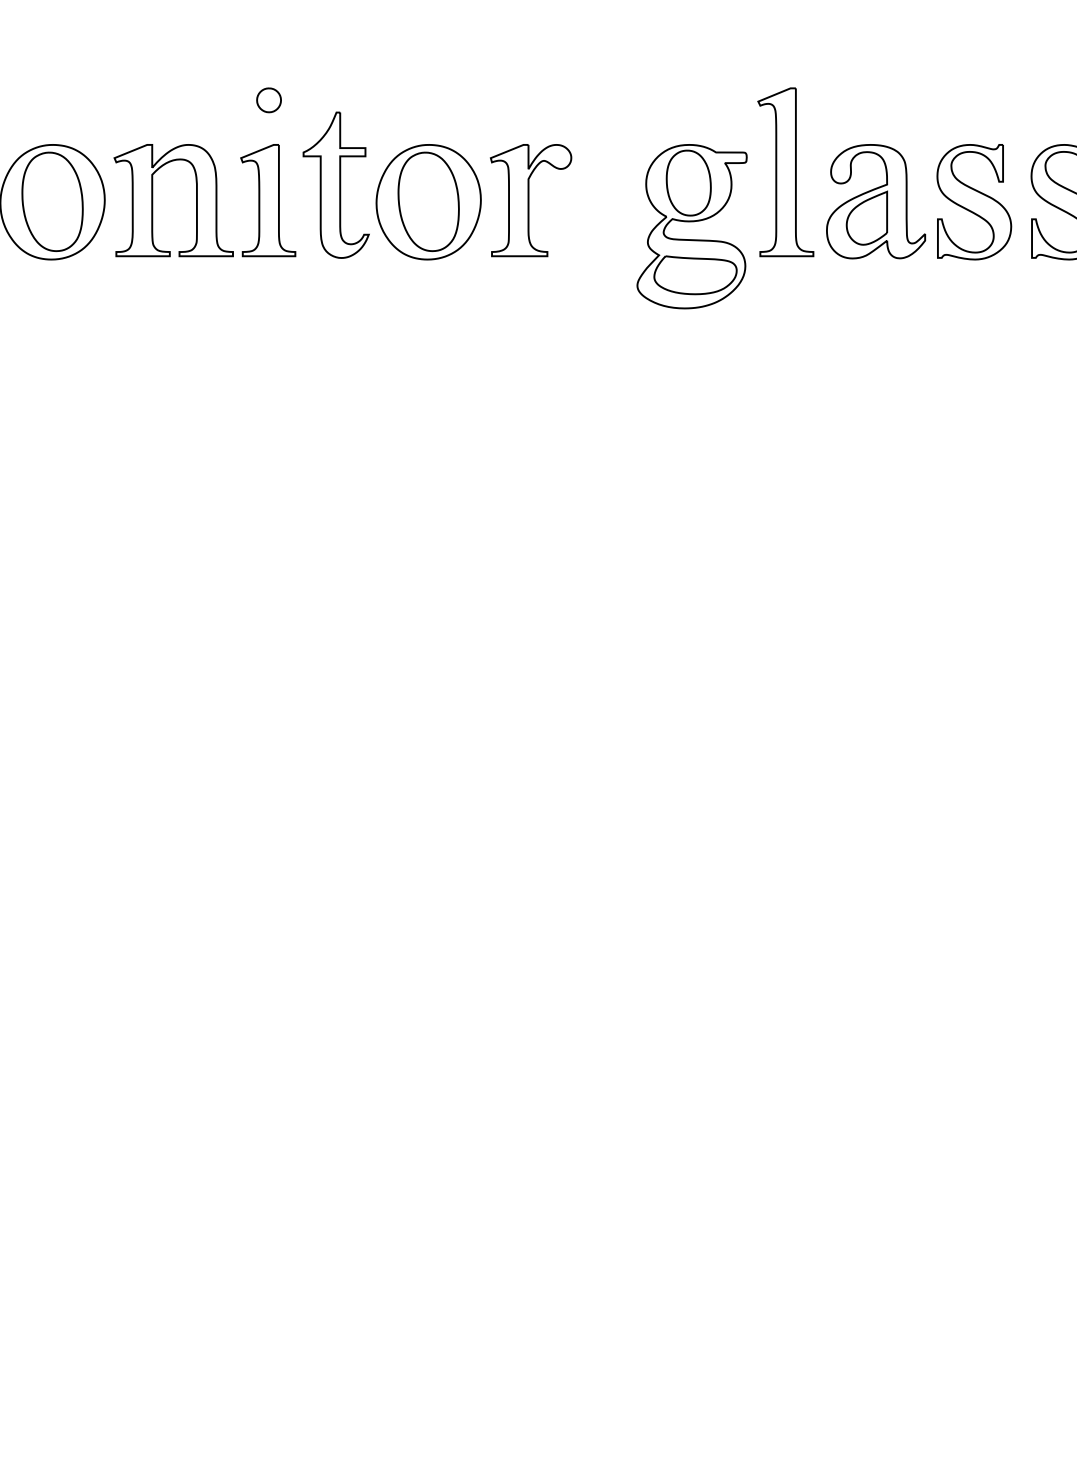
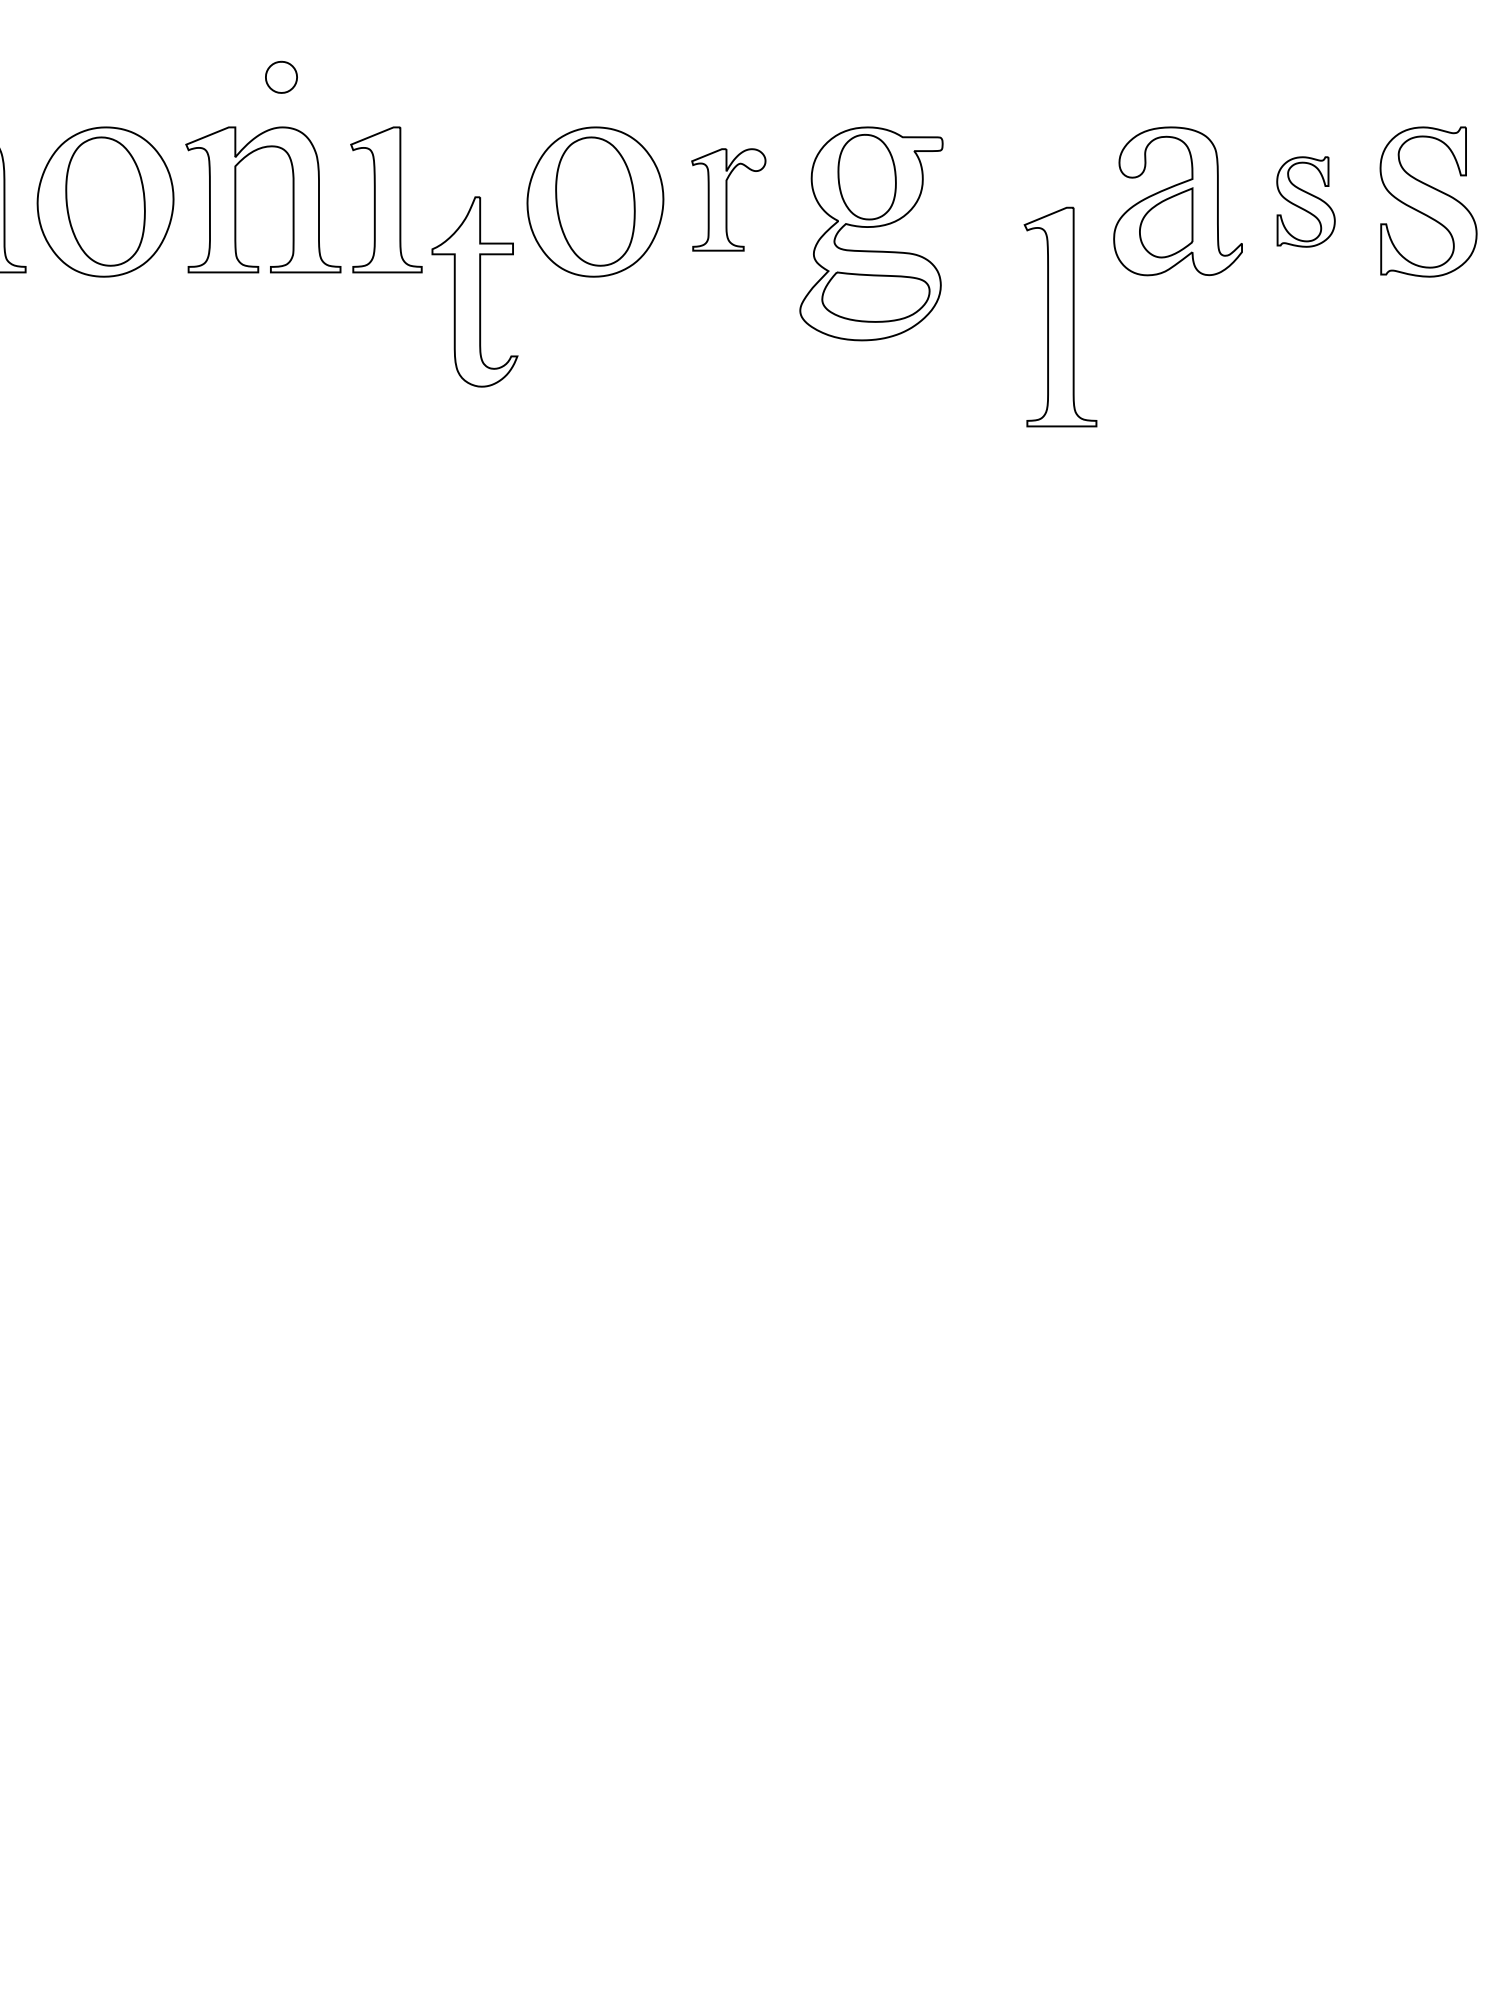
part: (269, 99) -> (281, 76), moved
part: (785, 171) -> (1060, 316), moved
part: (335, 184) -> (474, 291), moved
part: (530, 200) -> (728, 199), size x0.7
part: (973, 201) -> (1305, 201), size x0.6
part: (692, 226) -> (871, 233), moved

